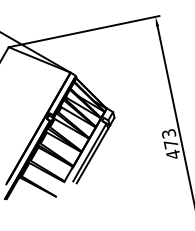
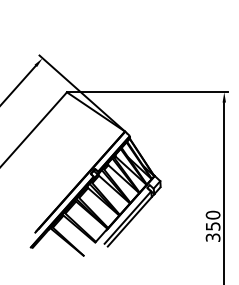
text: (170, 144) -> (212, 226), 473 -> 350

